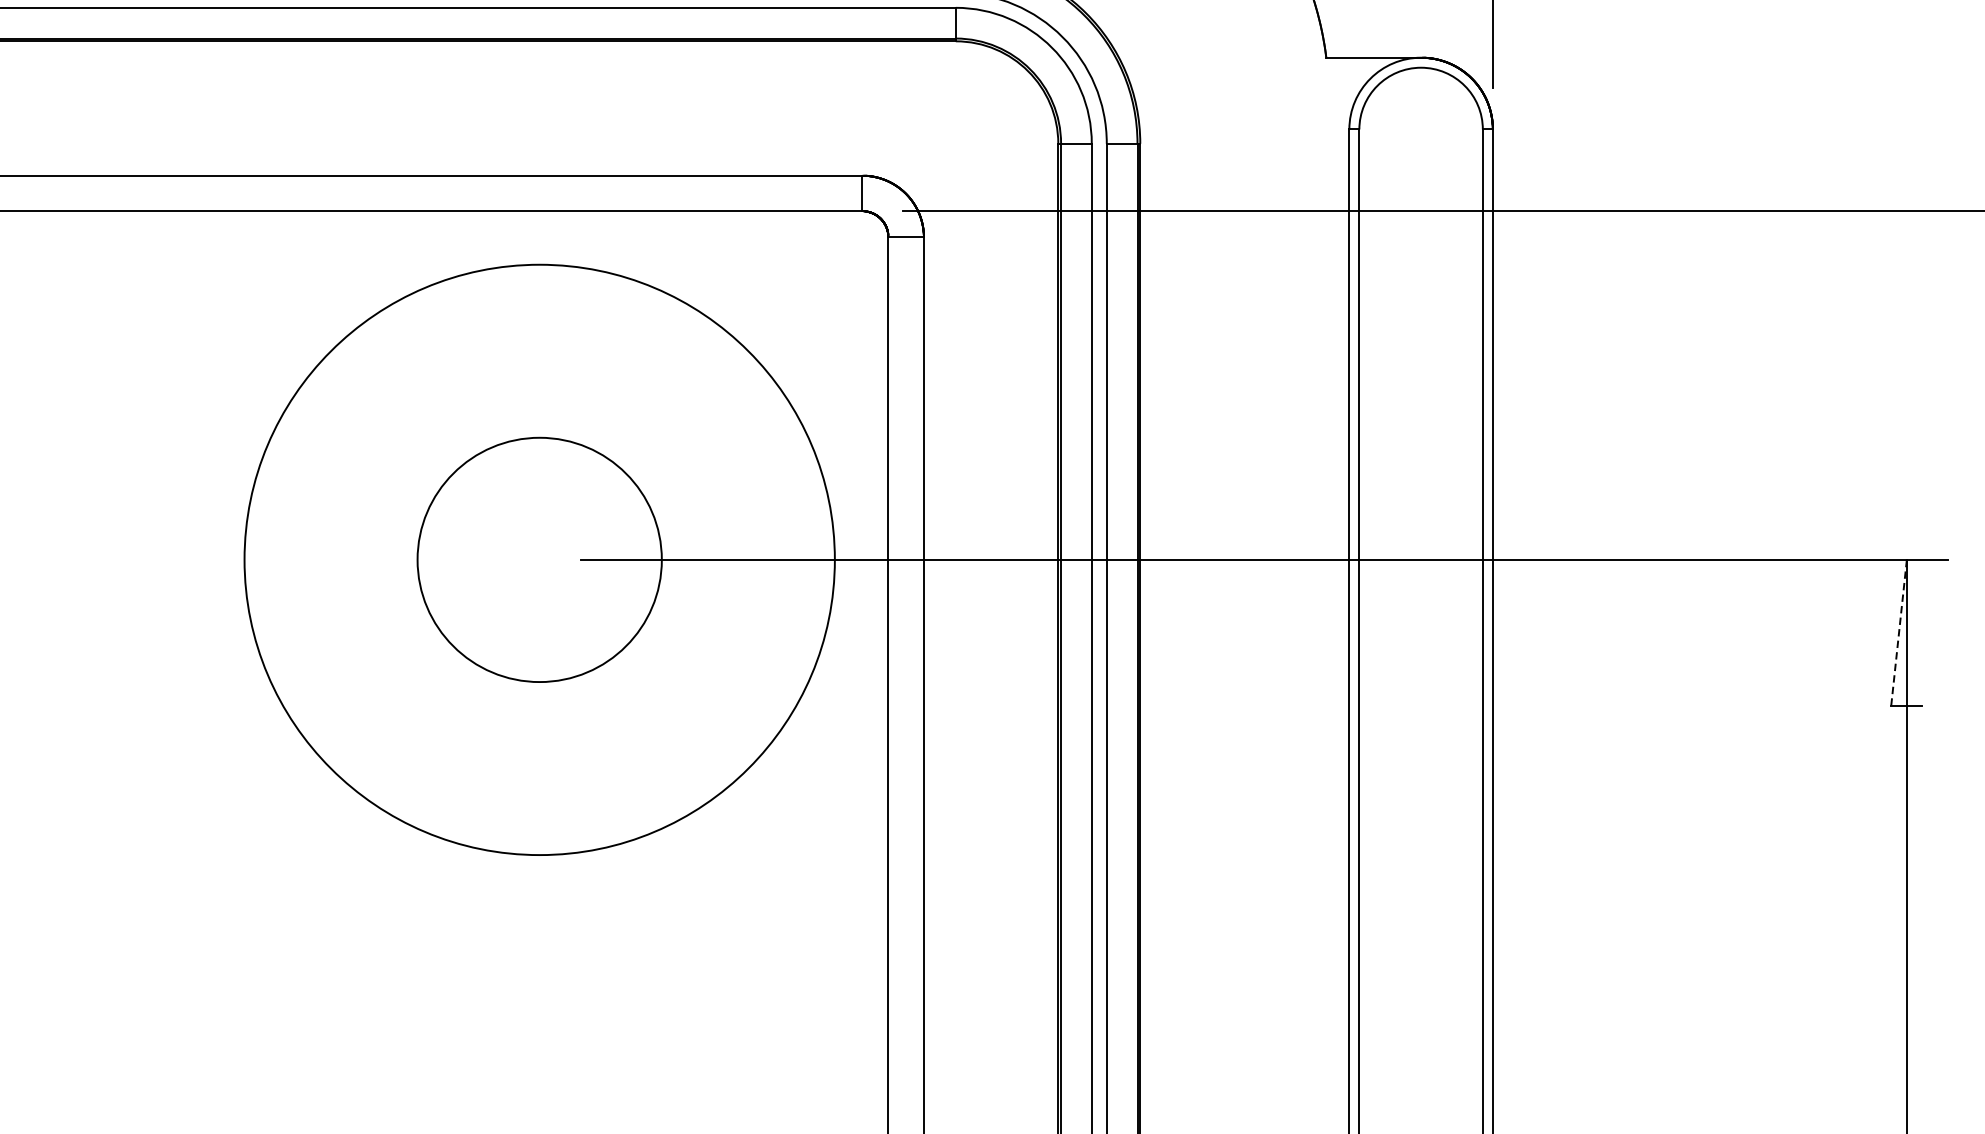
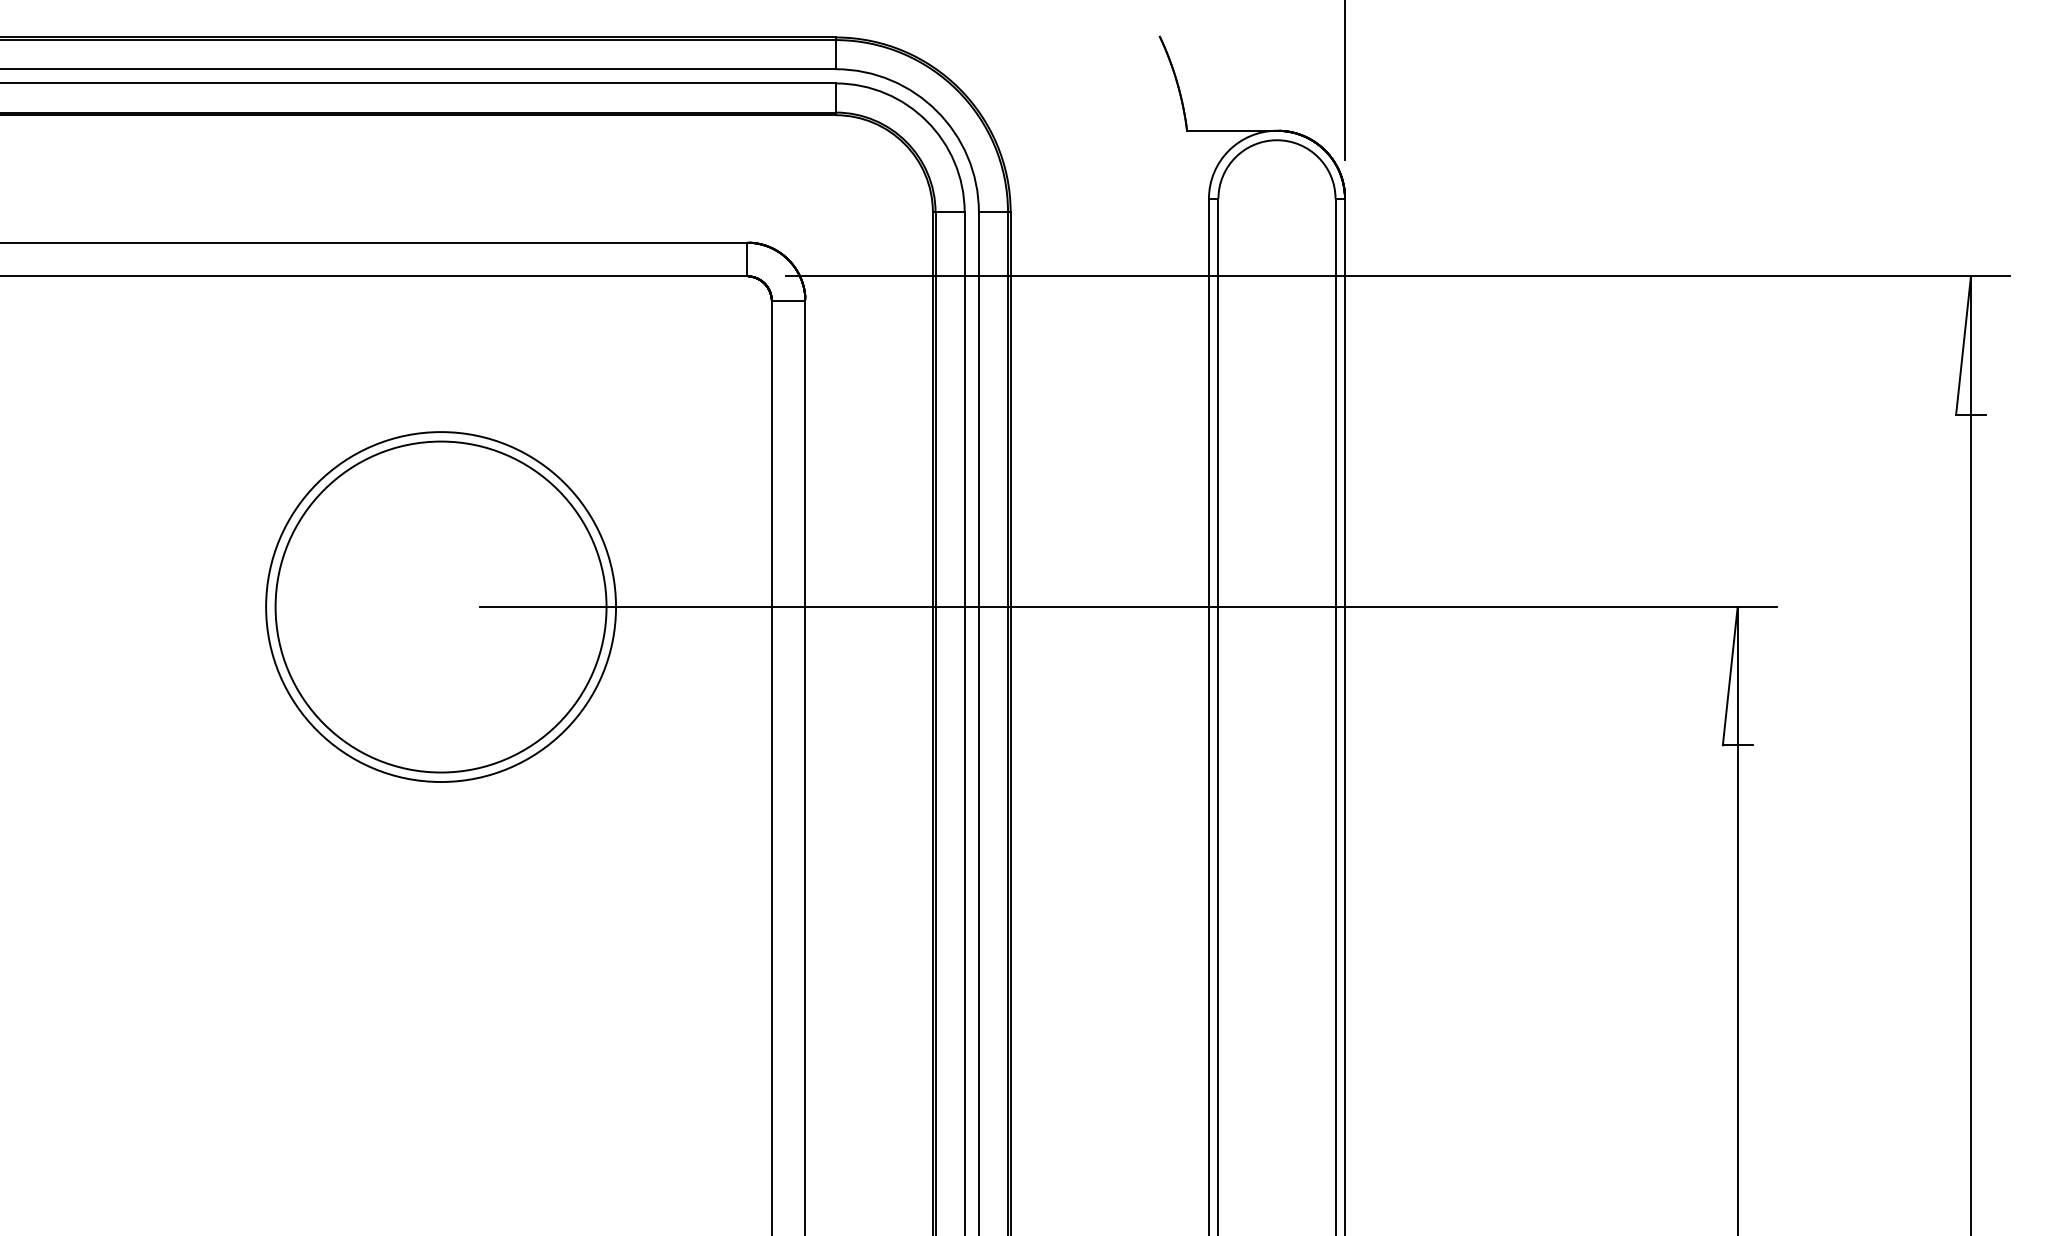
circle: (539, 559) -> (440, 606), size x1.43
circle: (540, 560) -> (441, 607), size x0.62
line: (1899, 633) -> (1730, 676), dashed -> solid

